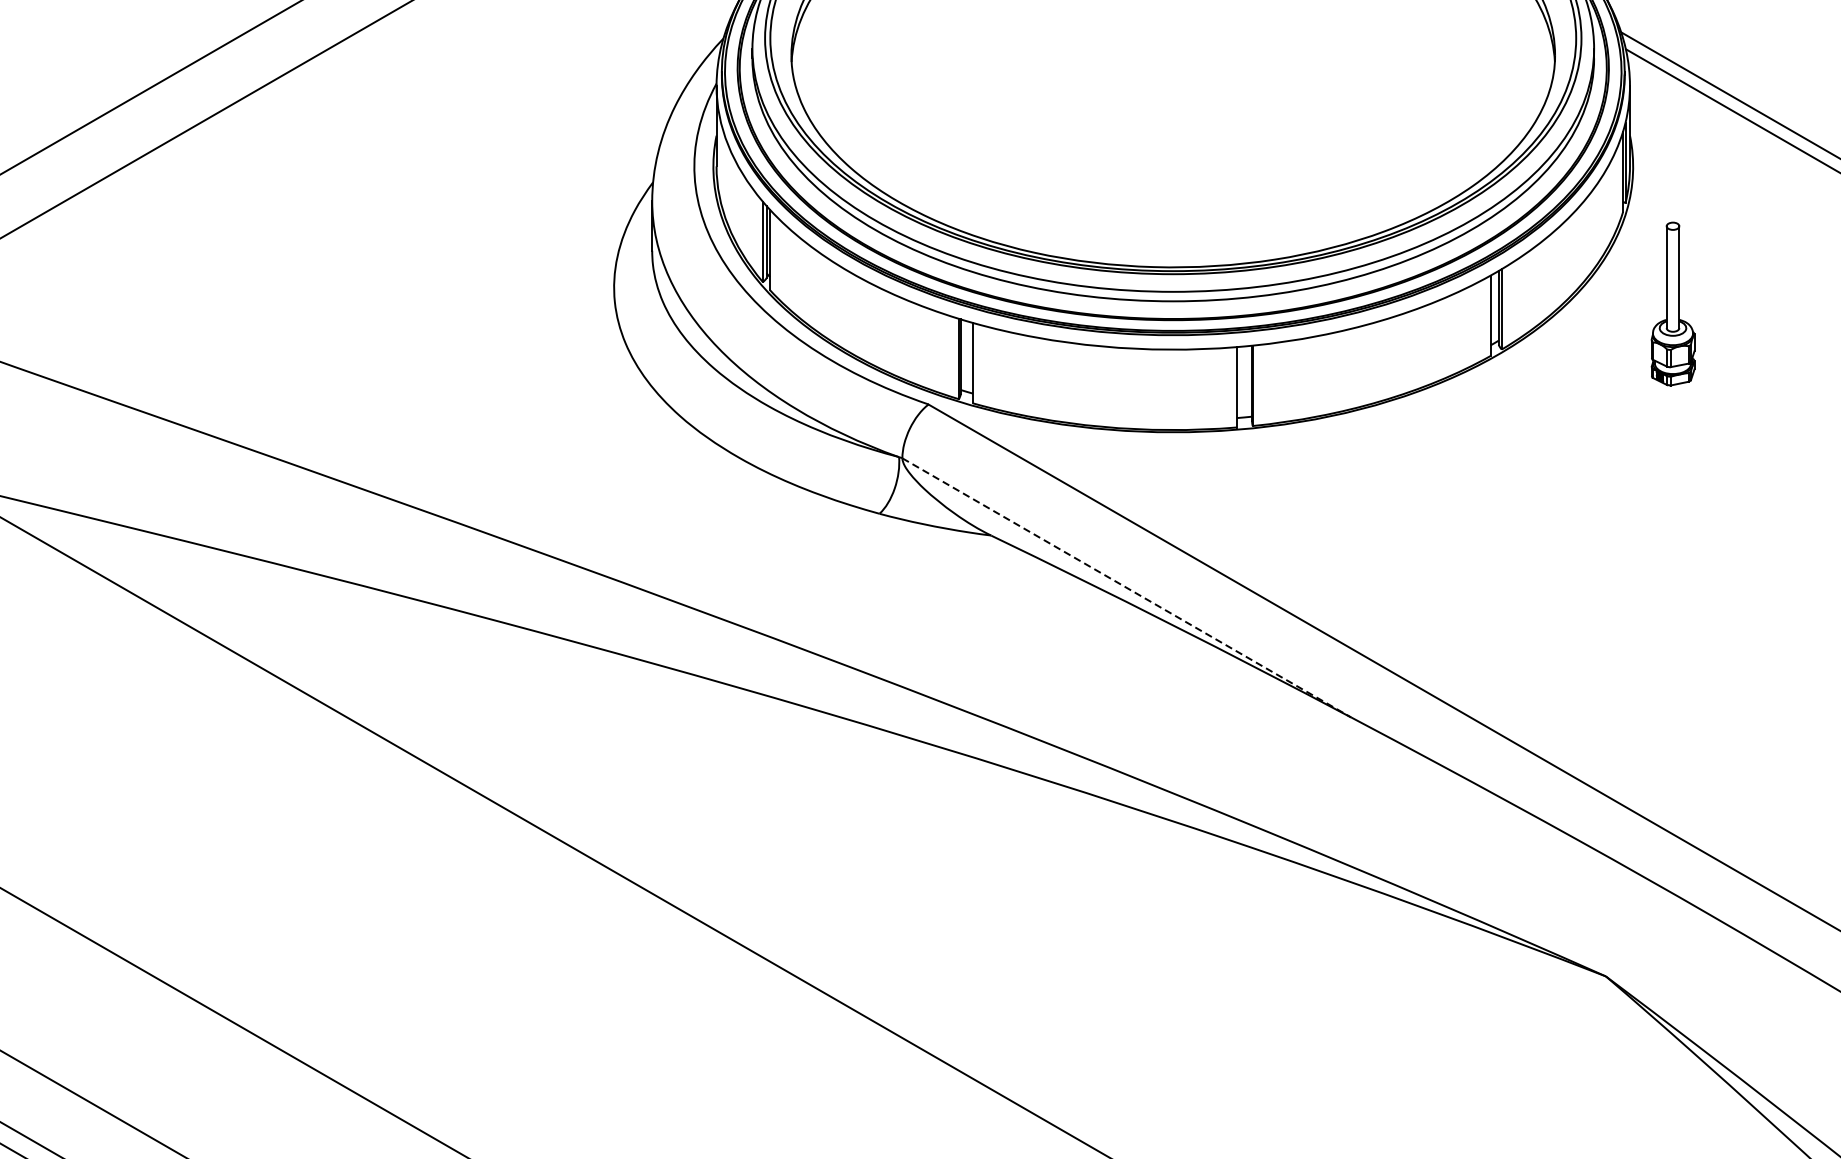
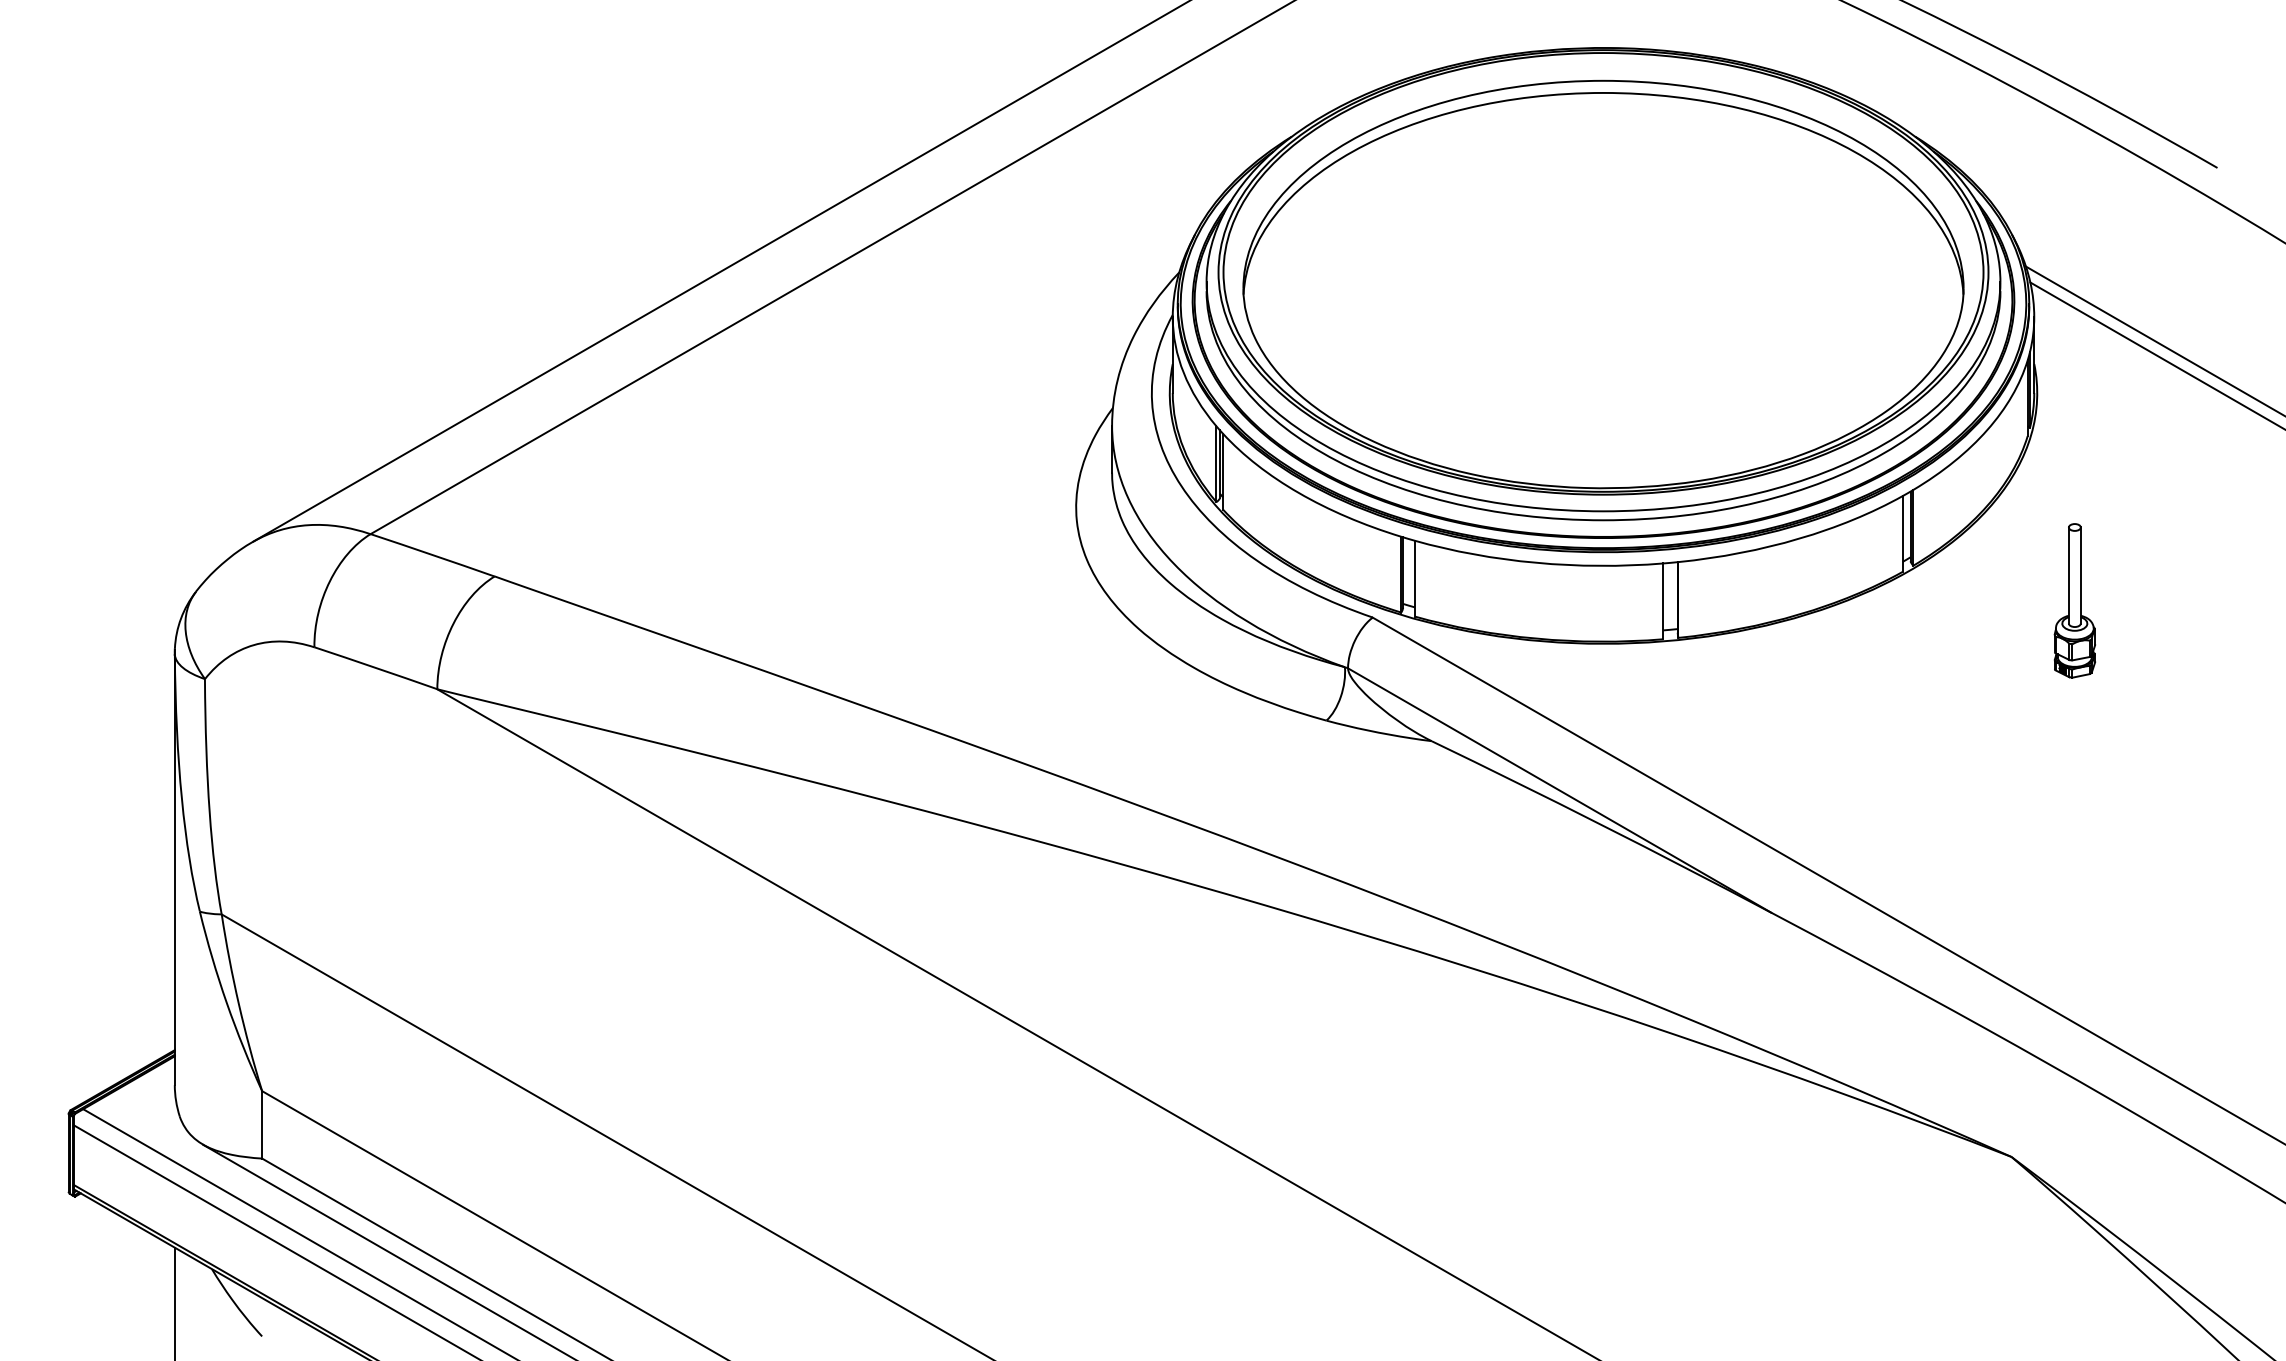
part: (1672, 303) -> (2074, 600), moved
line: (1127, 587) -> (1560, 790), dashed -> solid

